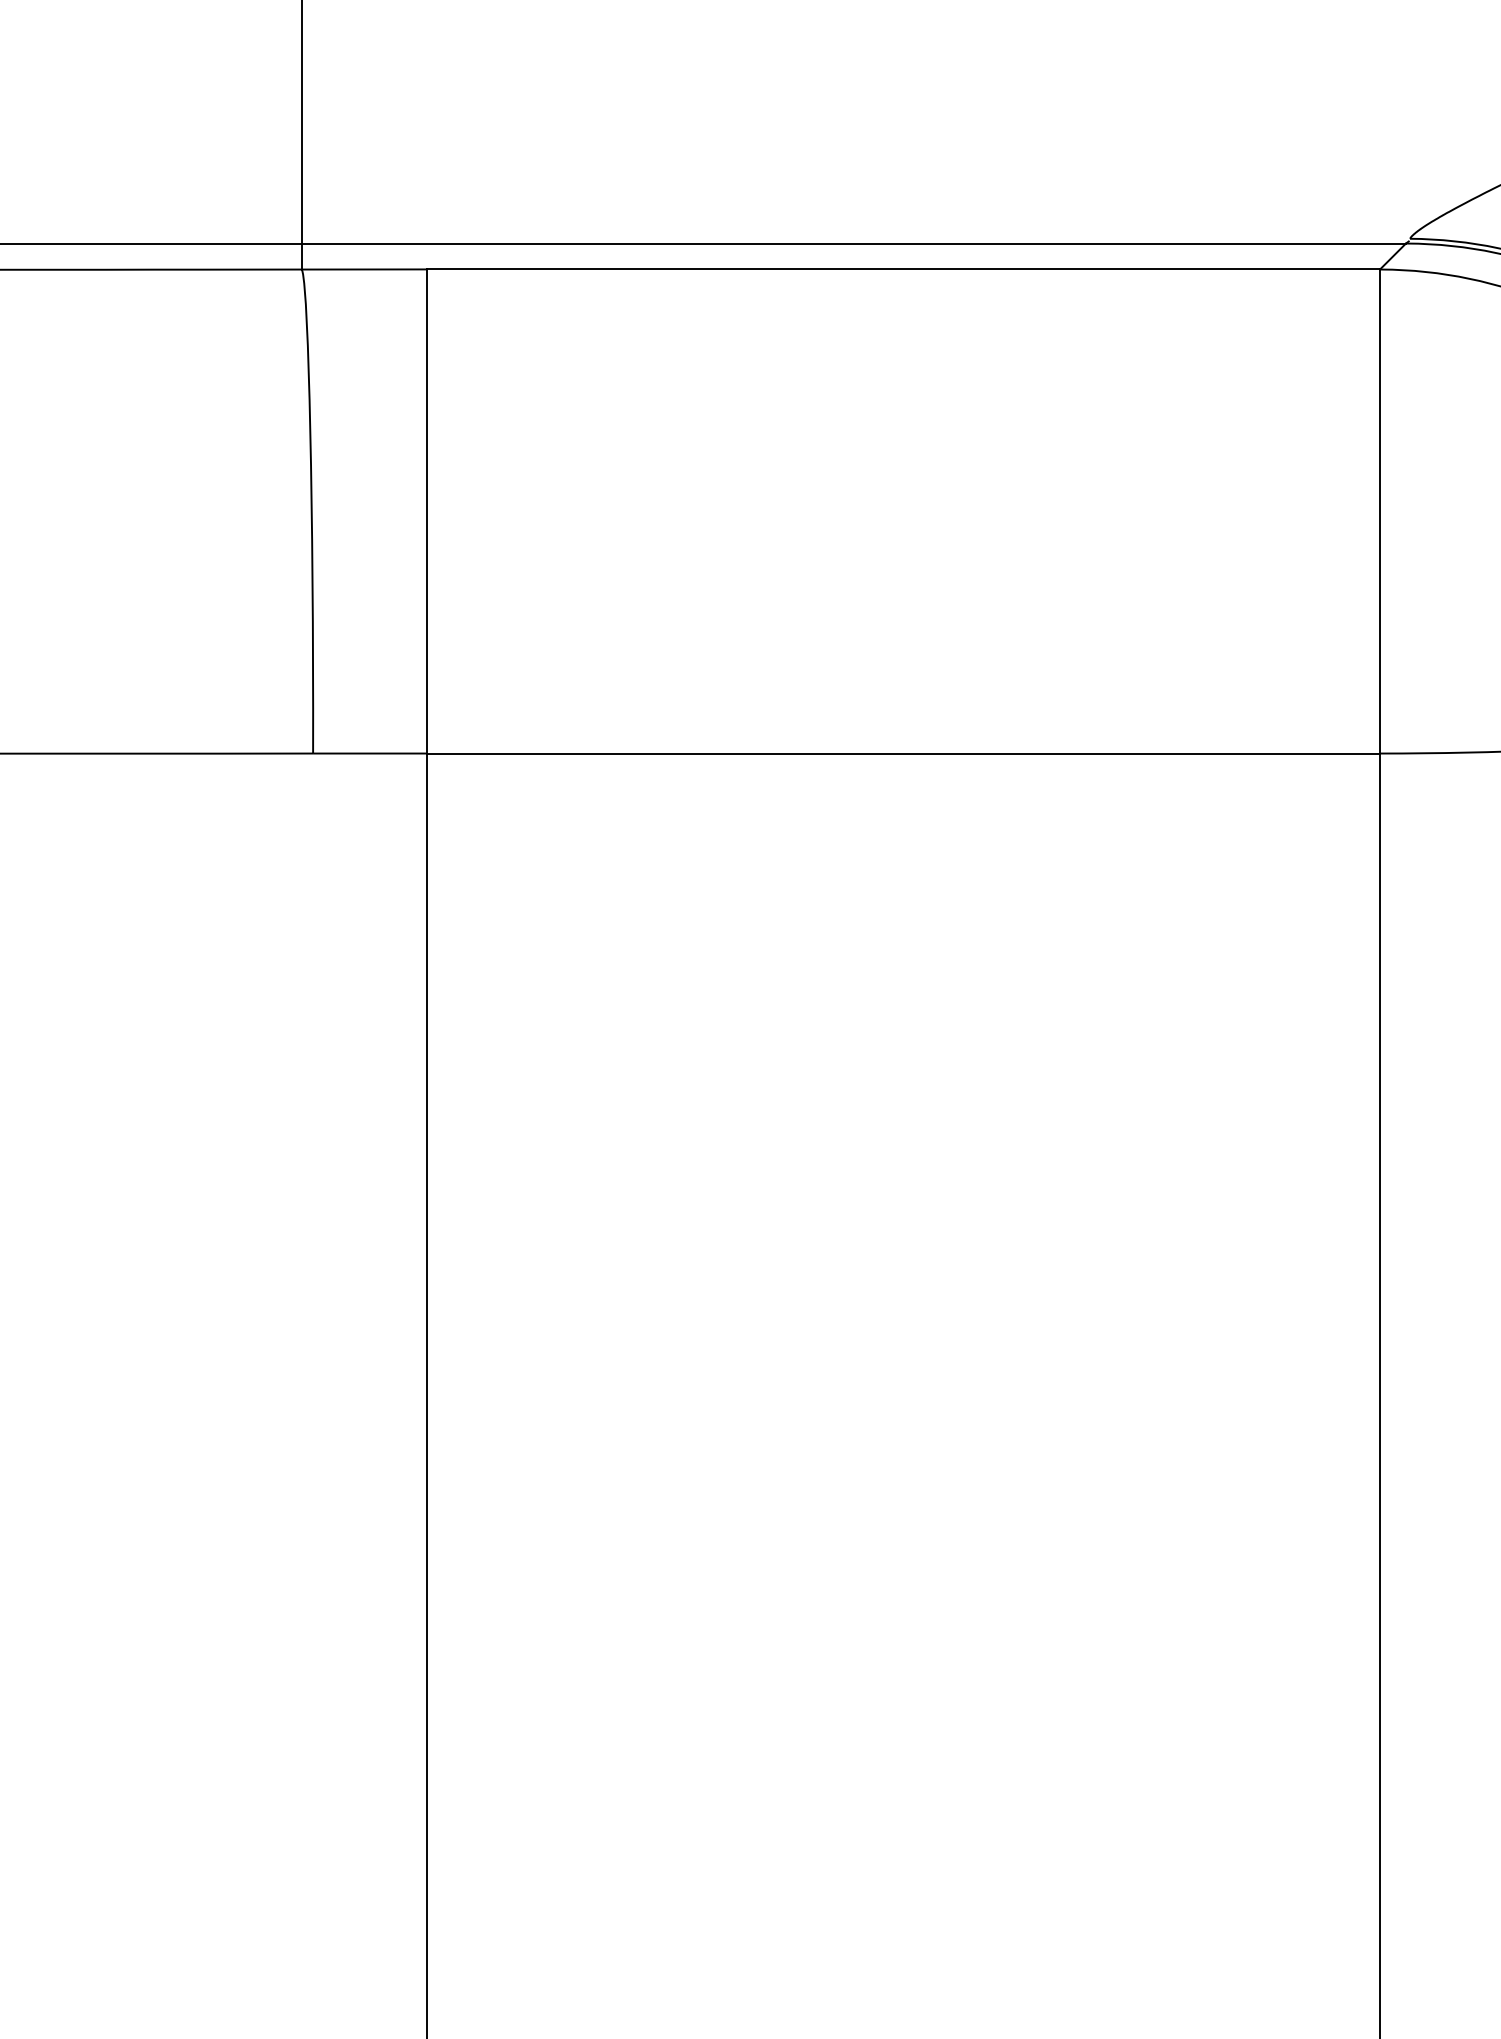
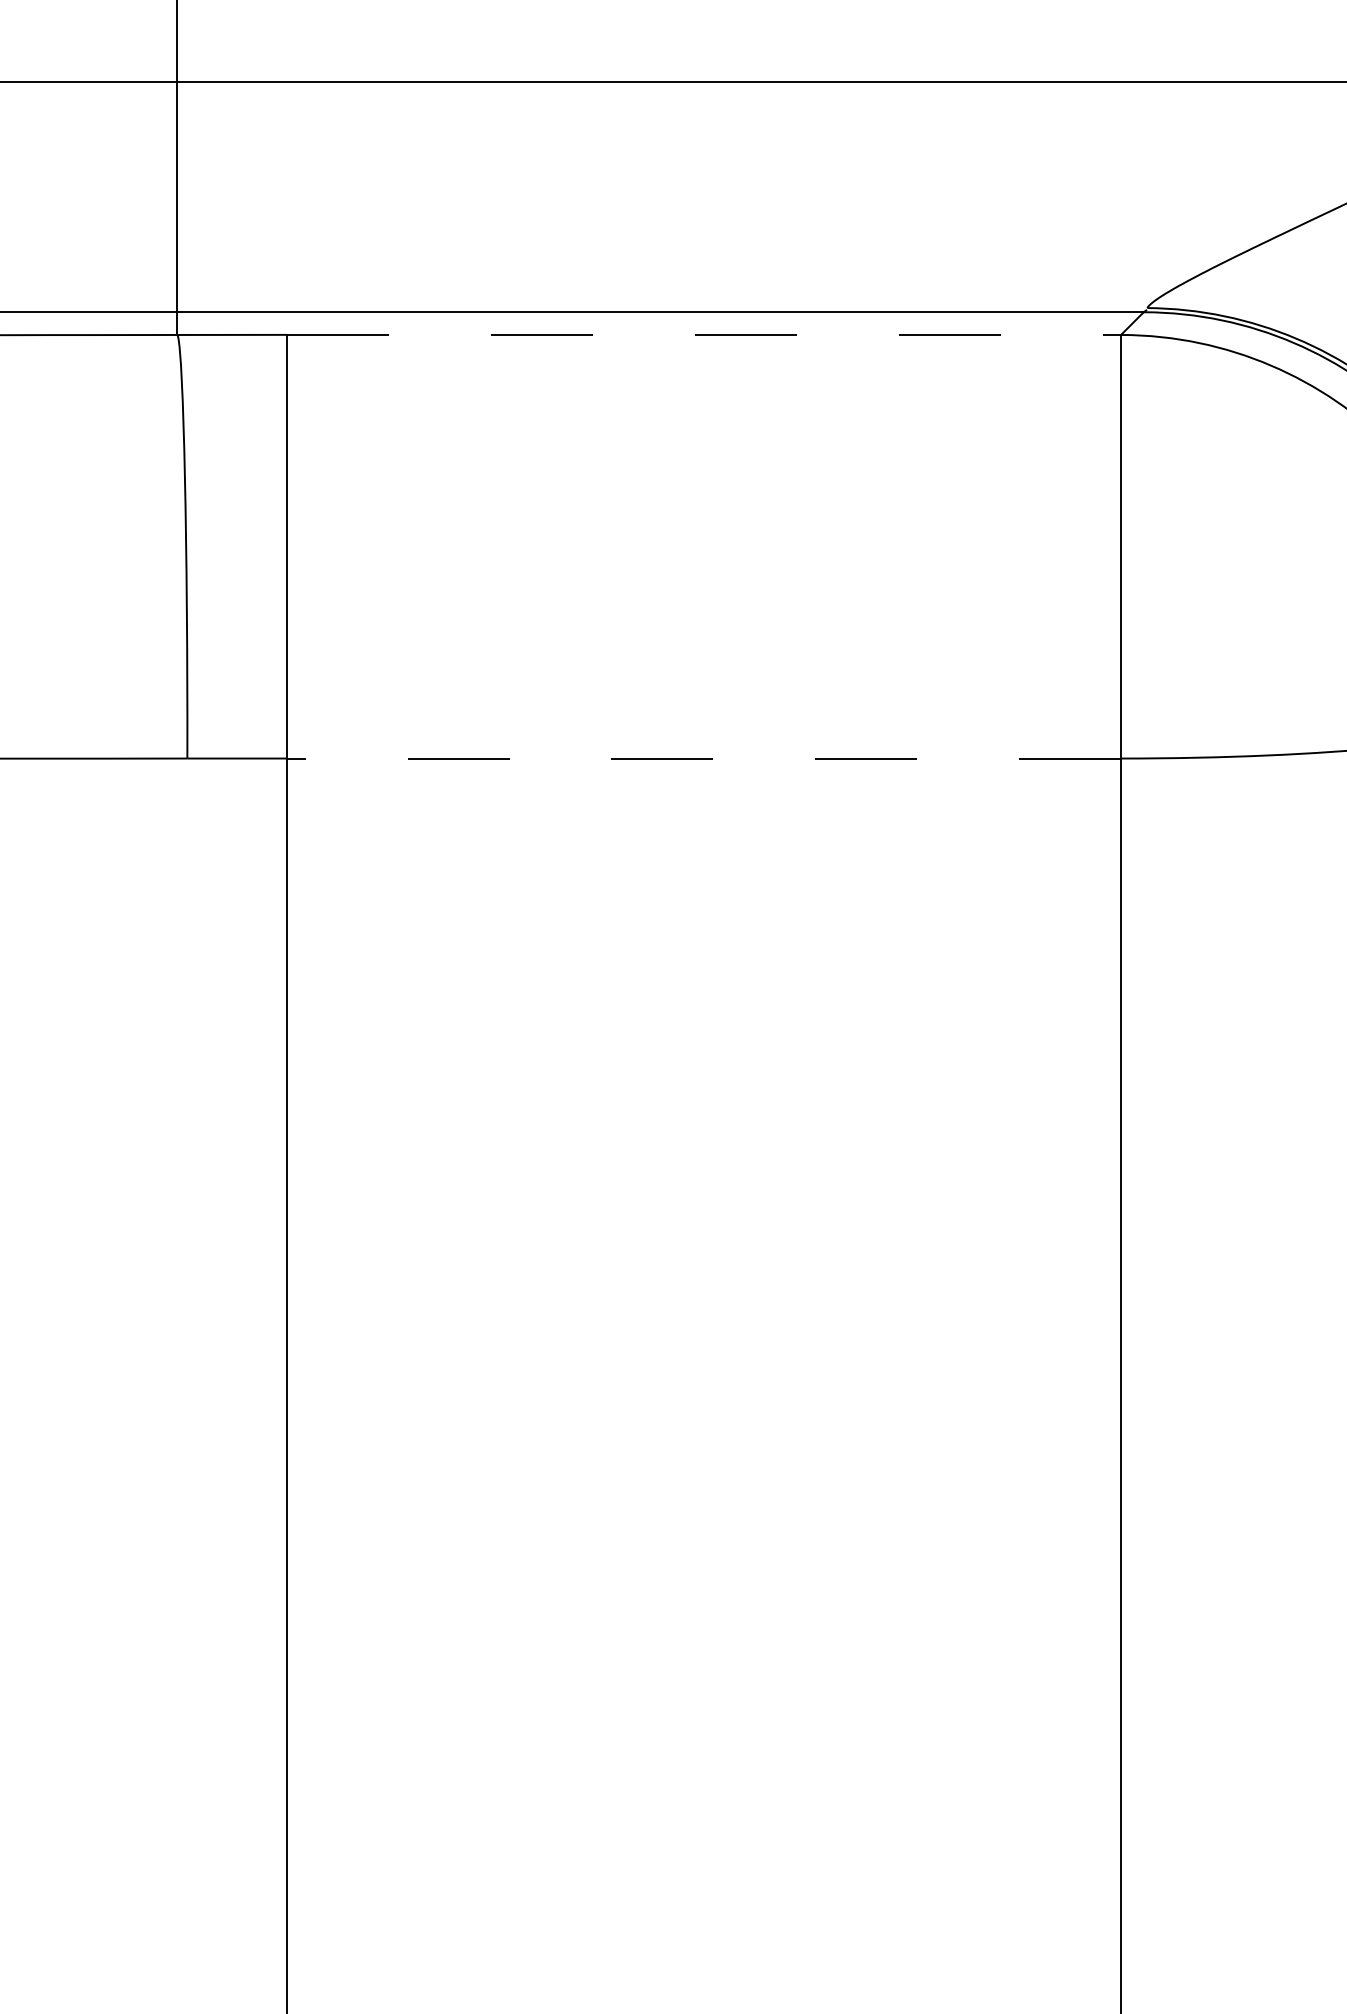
line: (904, 268) -> (704, 334), solid -> dashed
line: (902, 753) -> (703, 758), solid -> dashed

